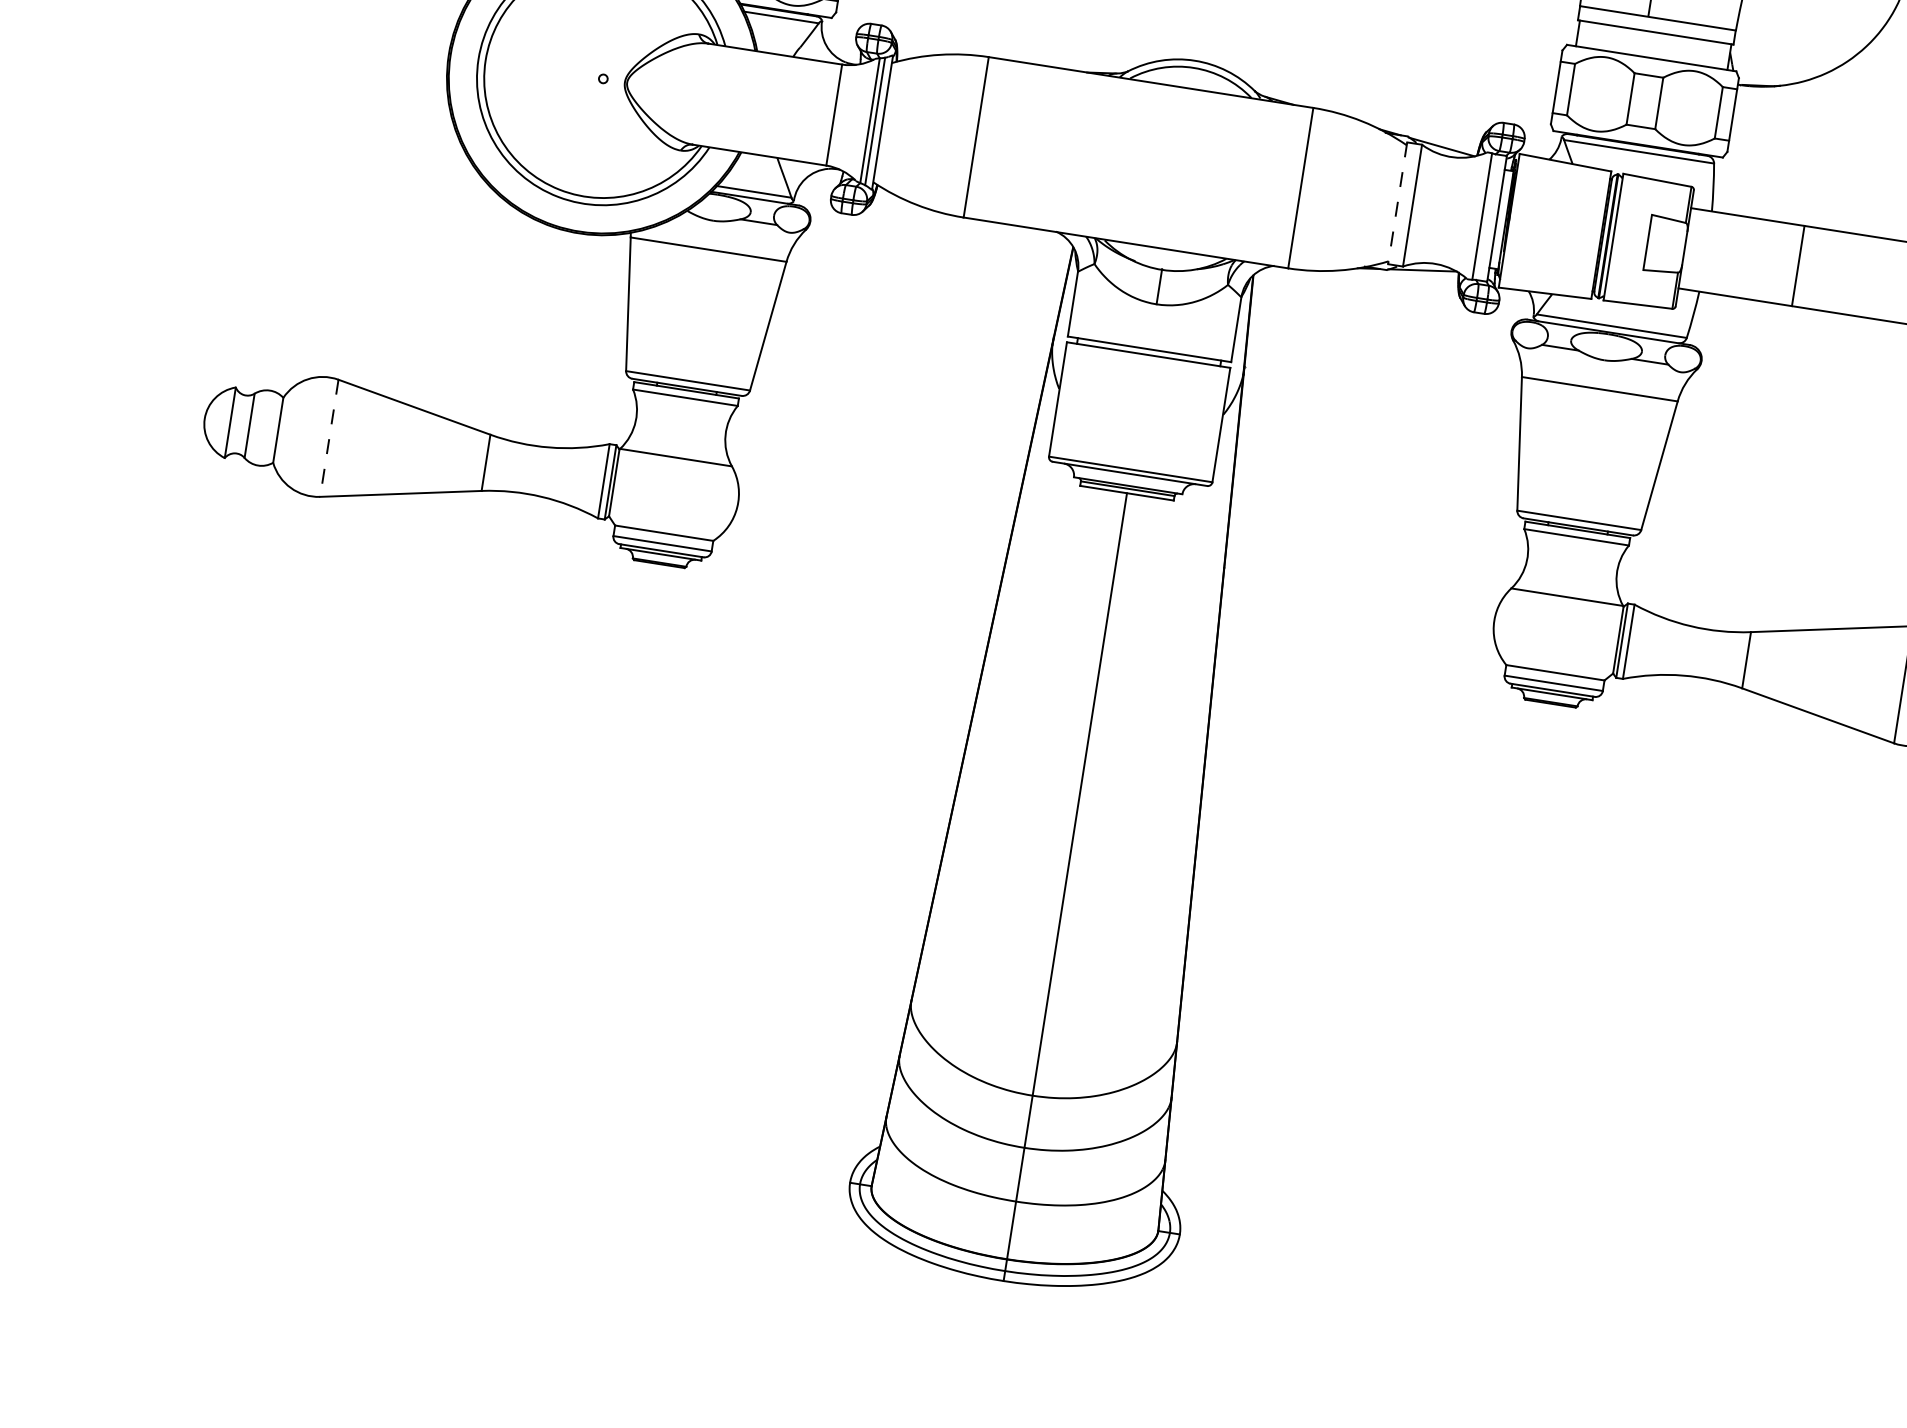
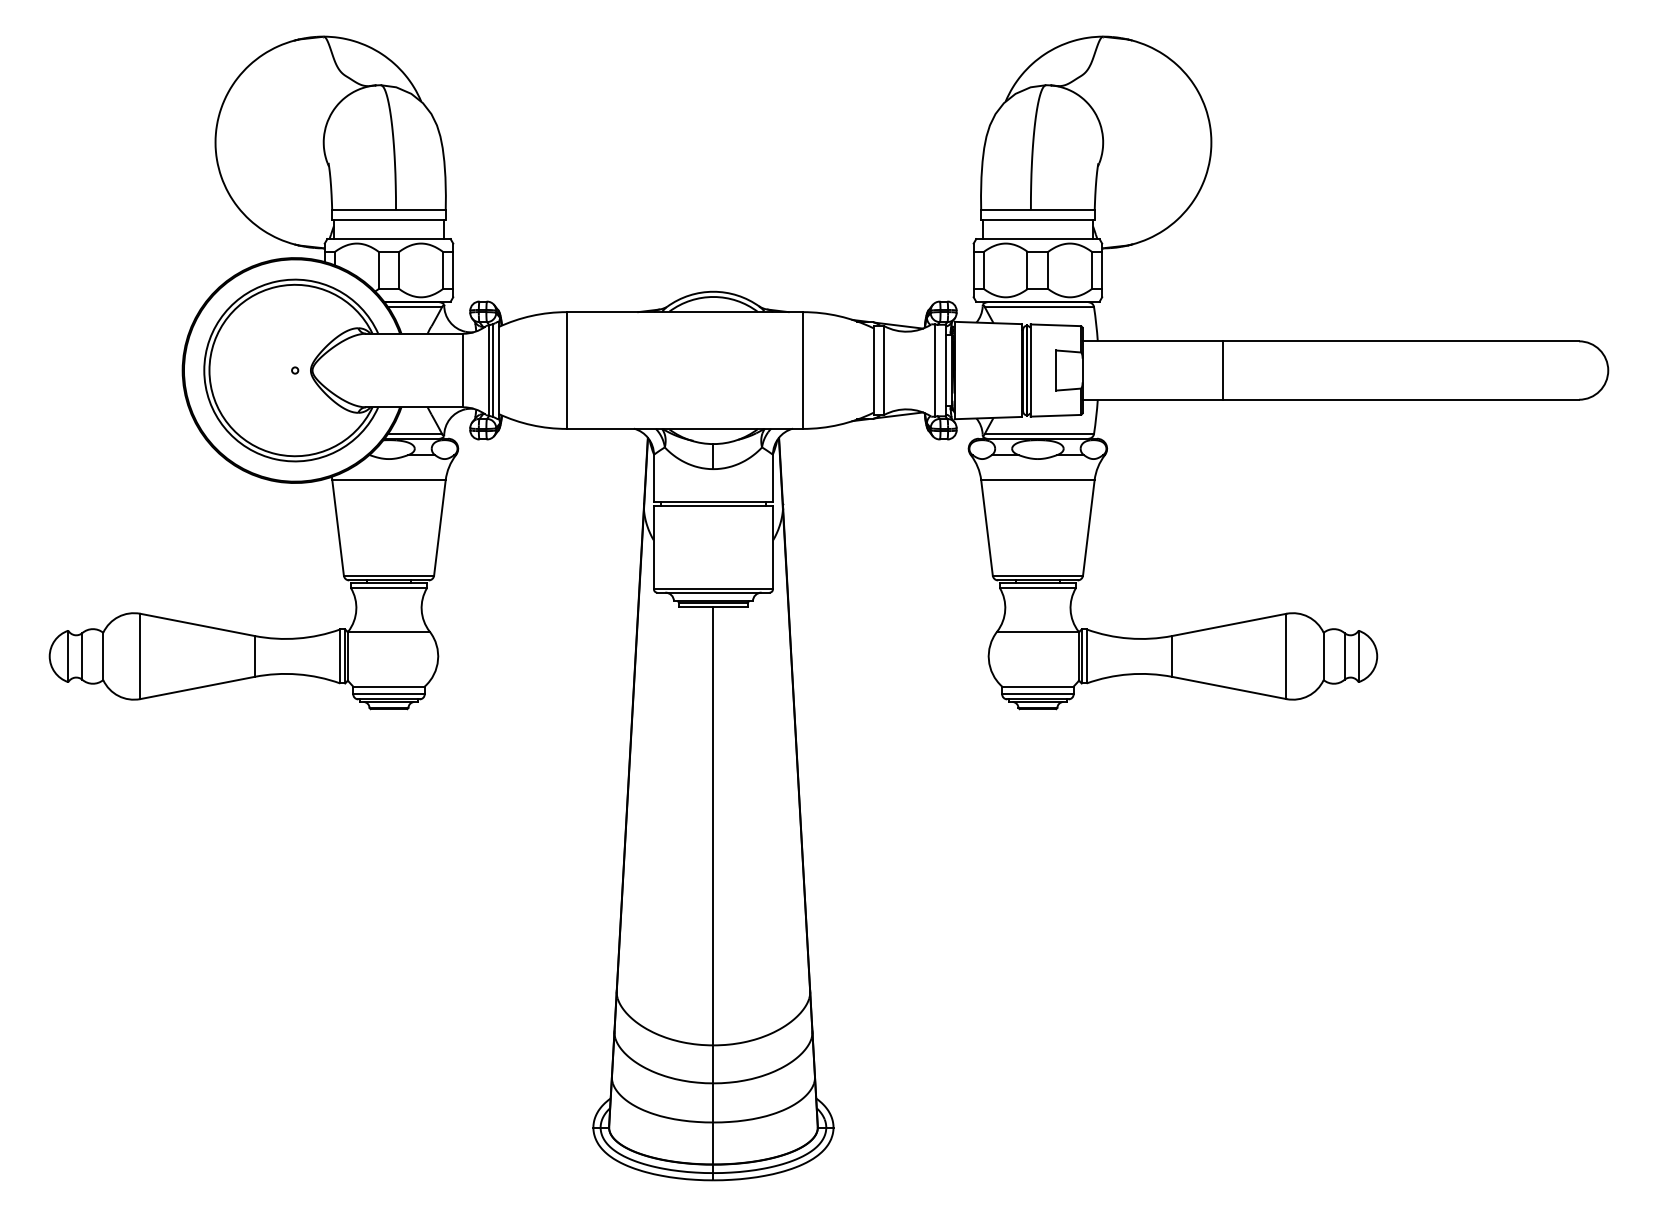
line: (1397, 204) -> (873, 371), dashed -> solid
line: (1798, 266) -> (1223, 370), moved
line: (329, 438) -> (140, 656), dashed -> solid

